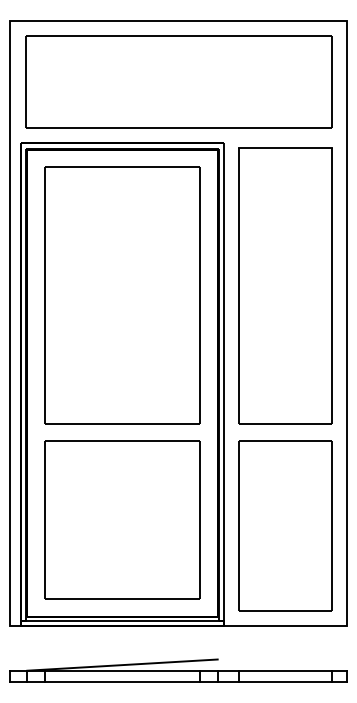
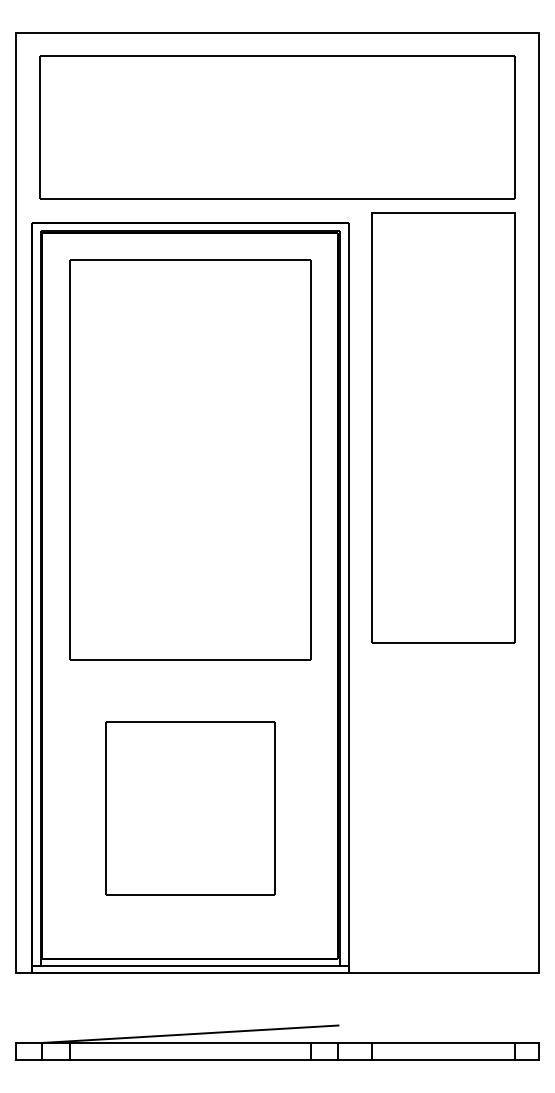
part: (285, 285) -> (443, 426), moved
part: (122, 519) -> (190, 807), size x0.7
part: (285, 525) -> (443, 817), removed

